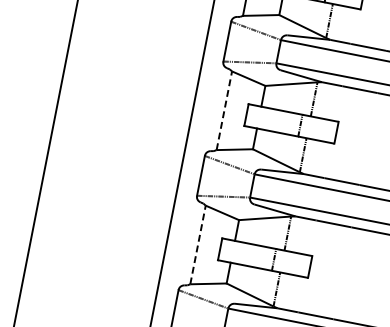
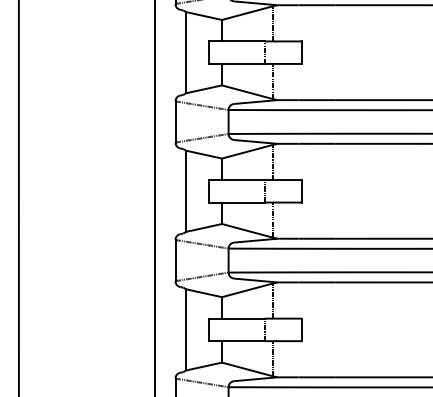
line: (224, 111) -> (186, 191), dashed -> solid
line: (198, 244) -> (186, 329), dashed -> solid

